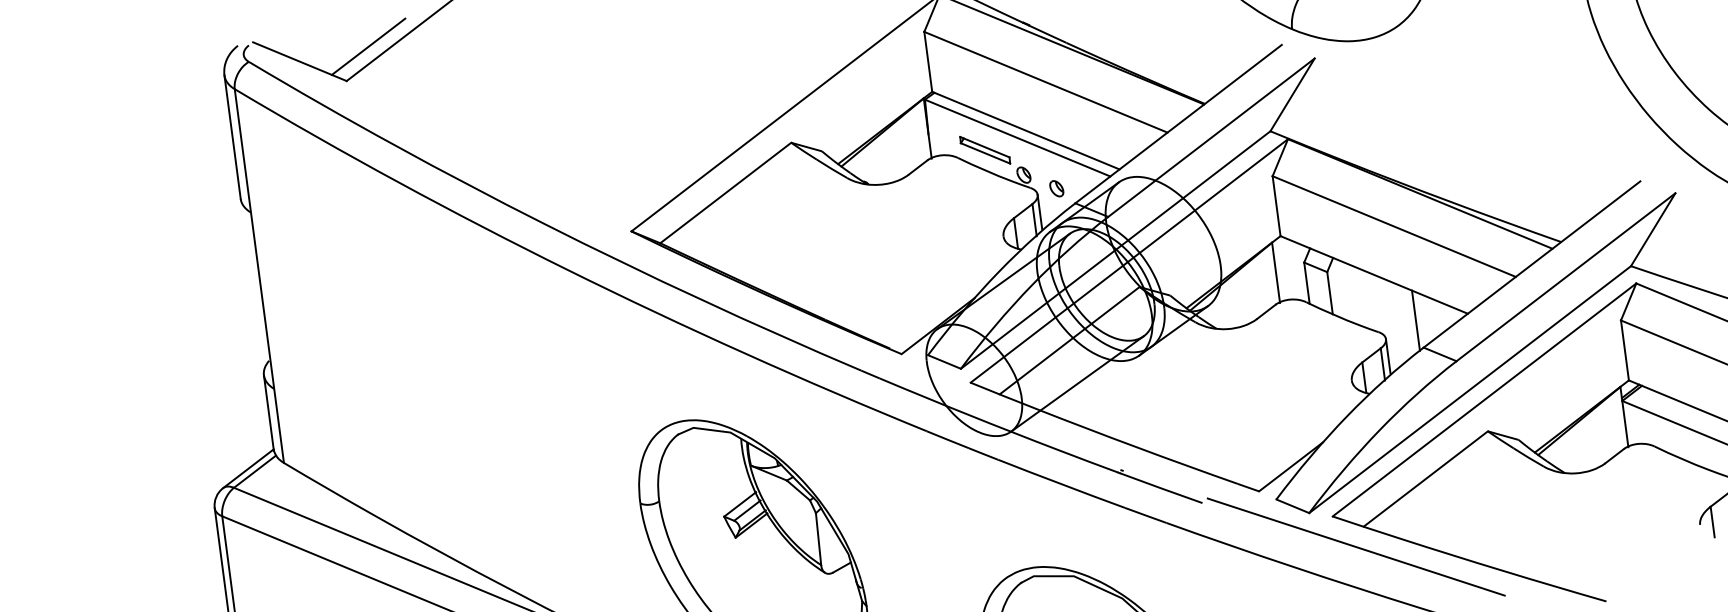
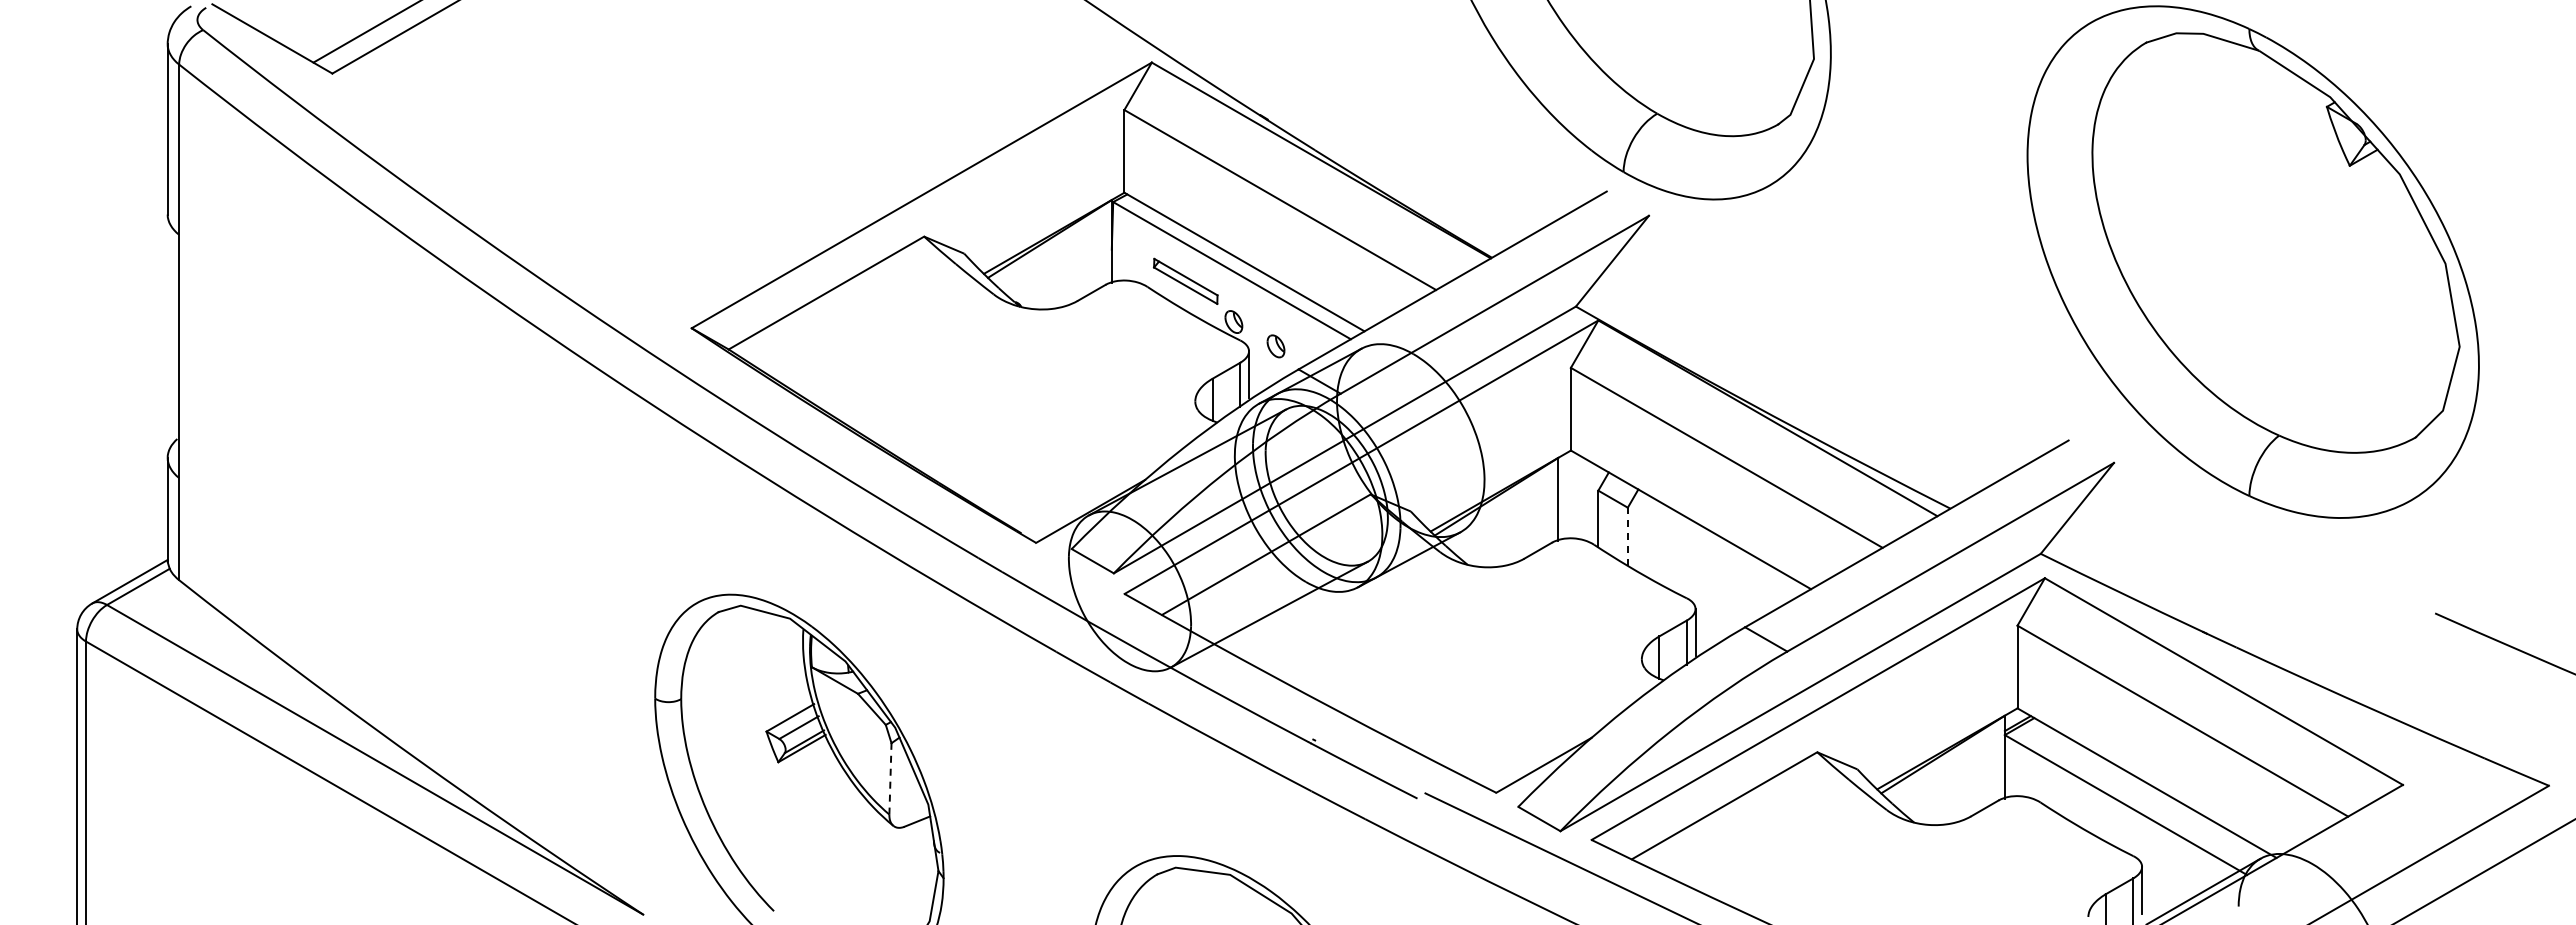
line: (1329, 293) -> (1627, 536), solid -> dashed
line: (1415, 320) -> (1739, 588), removed
line: (818, 538) -> (890, 778), solid -> dashed

